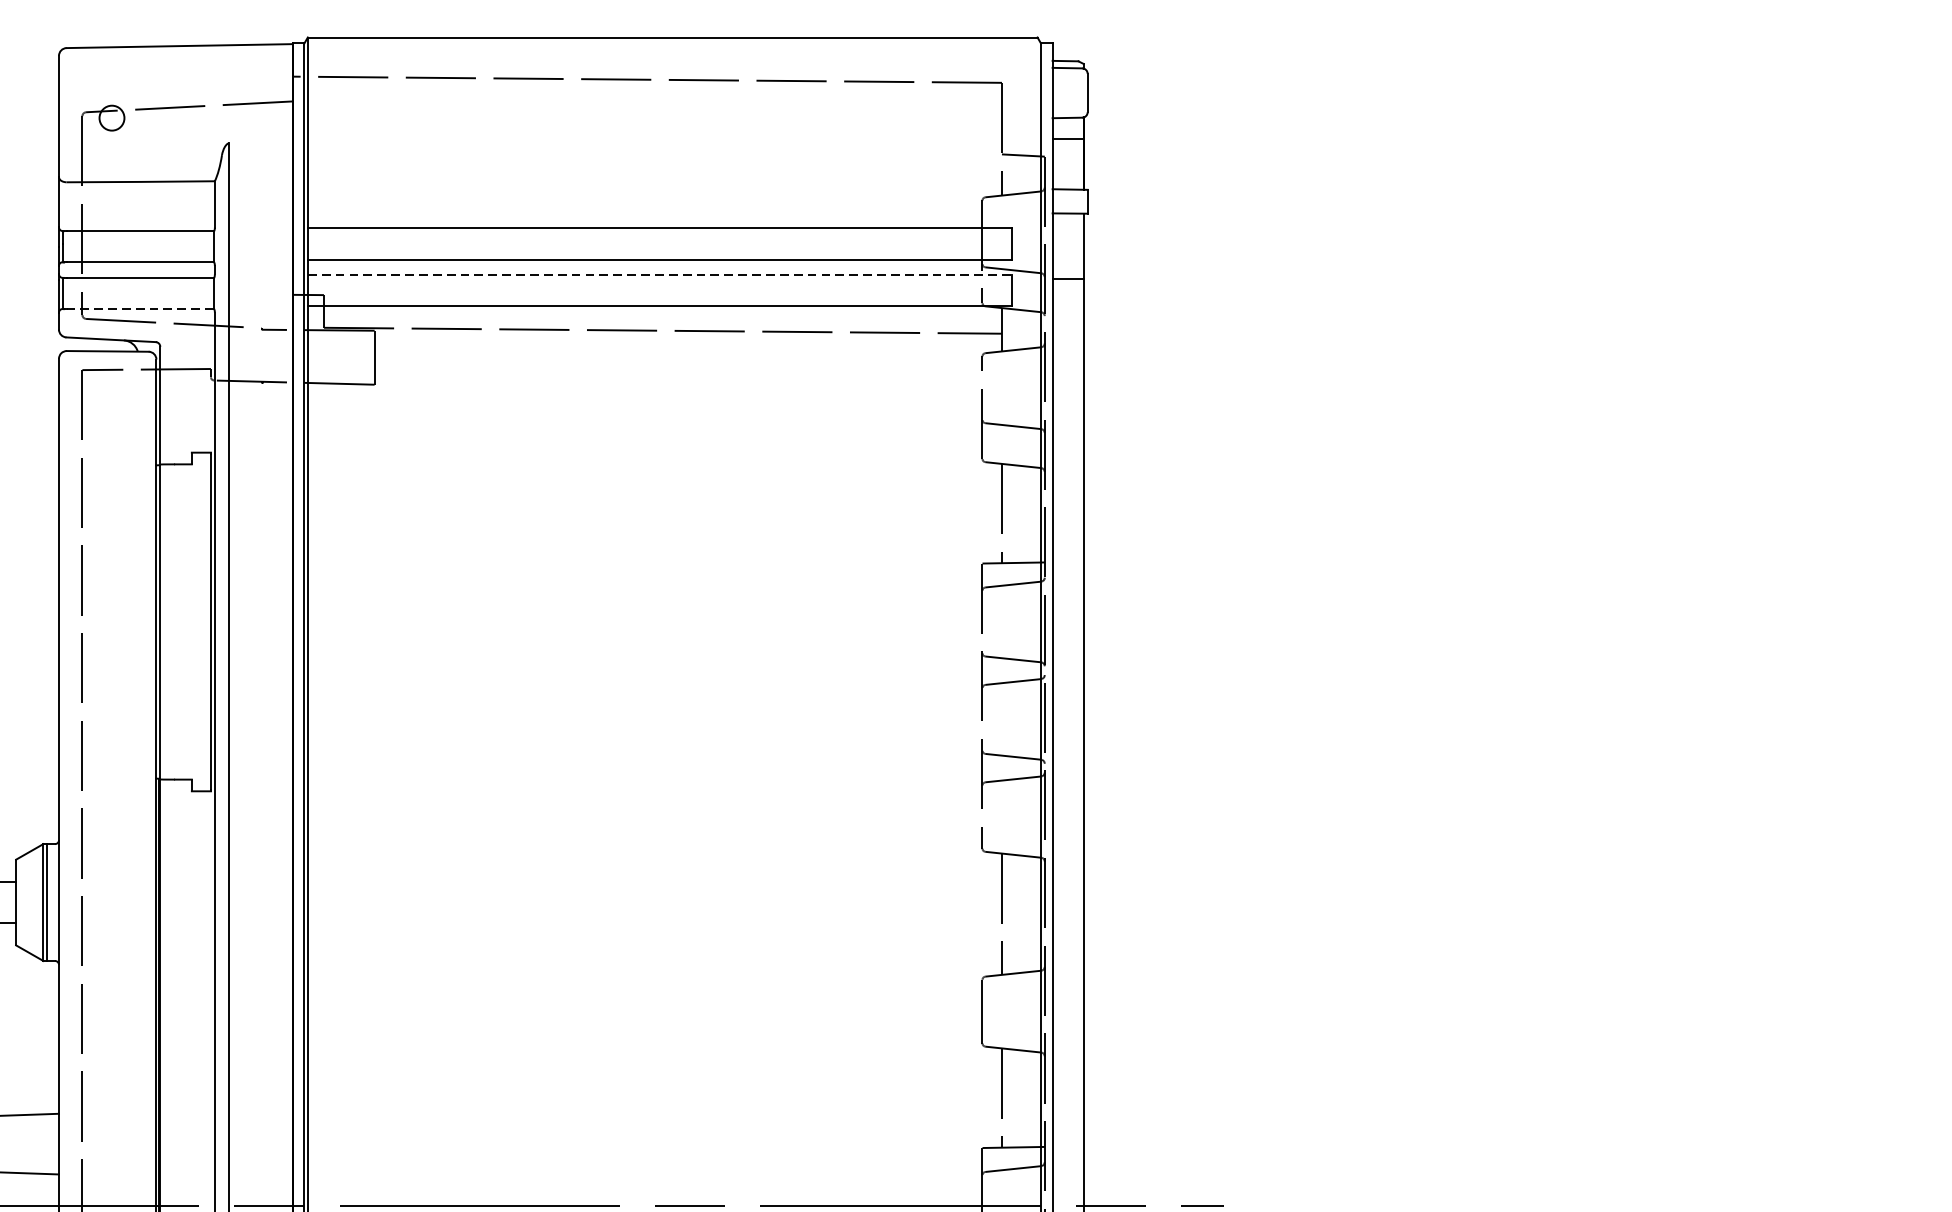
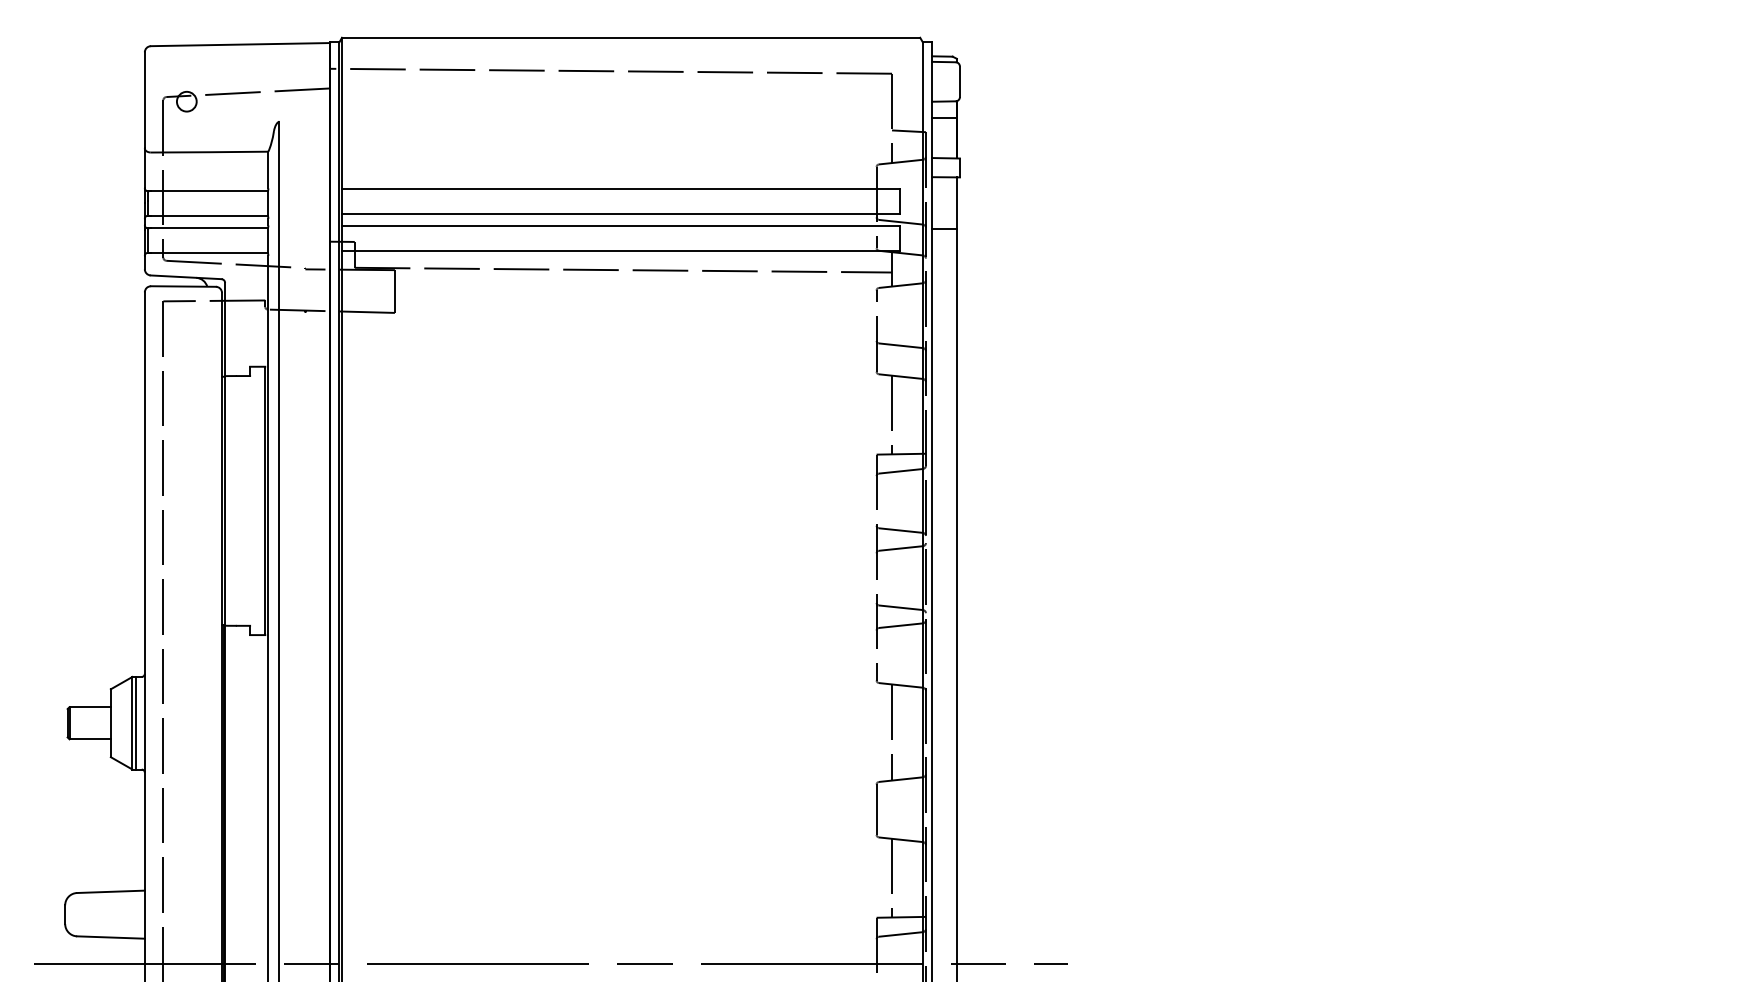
line: (660, 274) -> (621, 225), dashed -> solid
line: (139, 309) -> (208, 253), dashed -> solid

